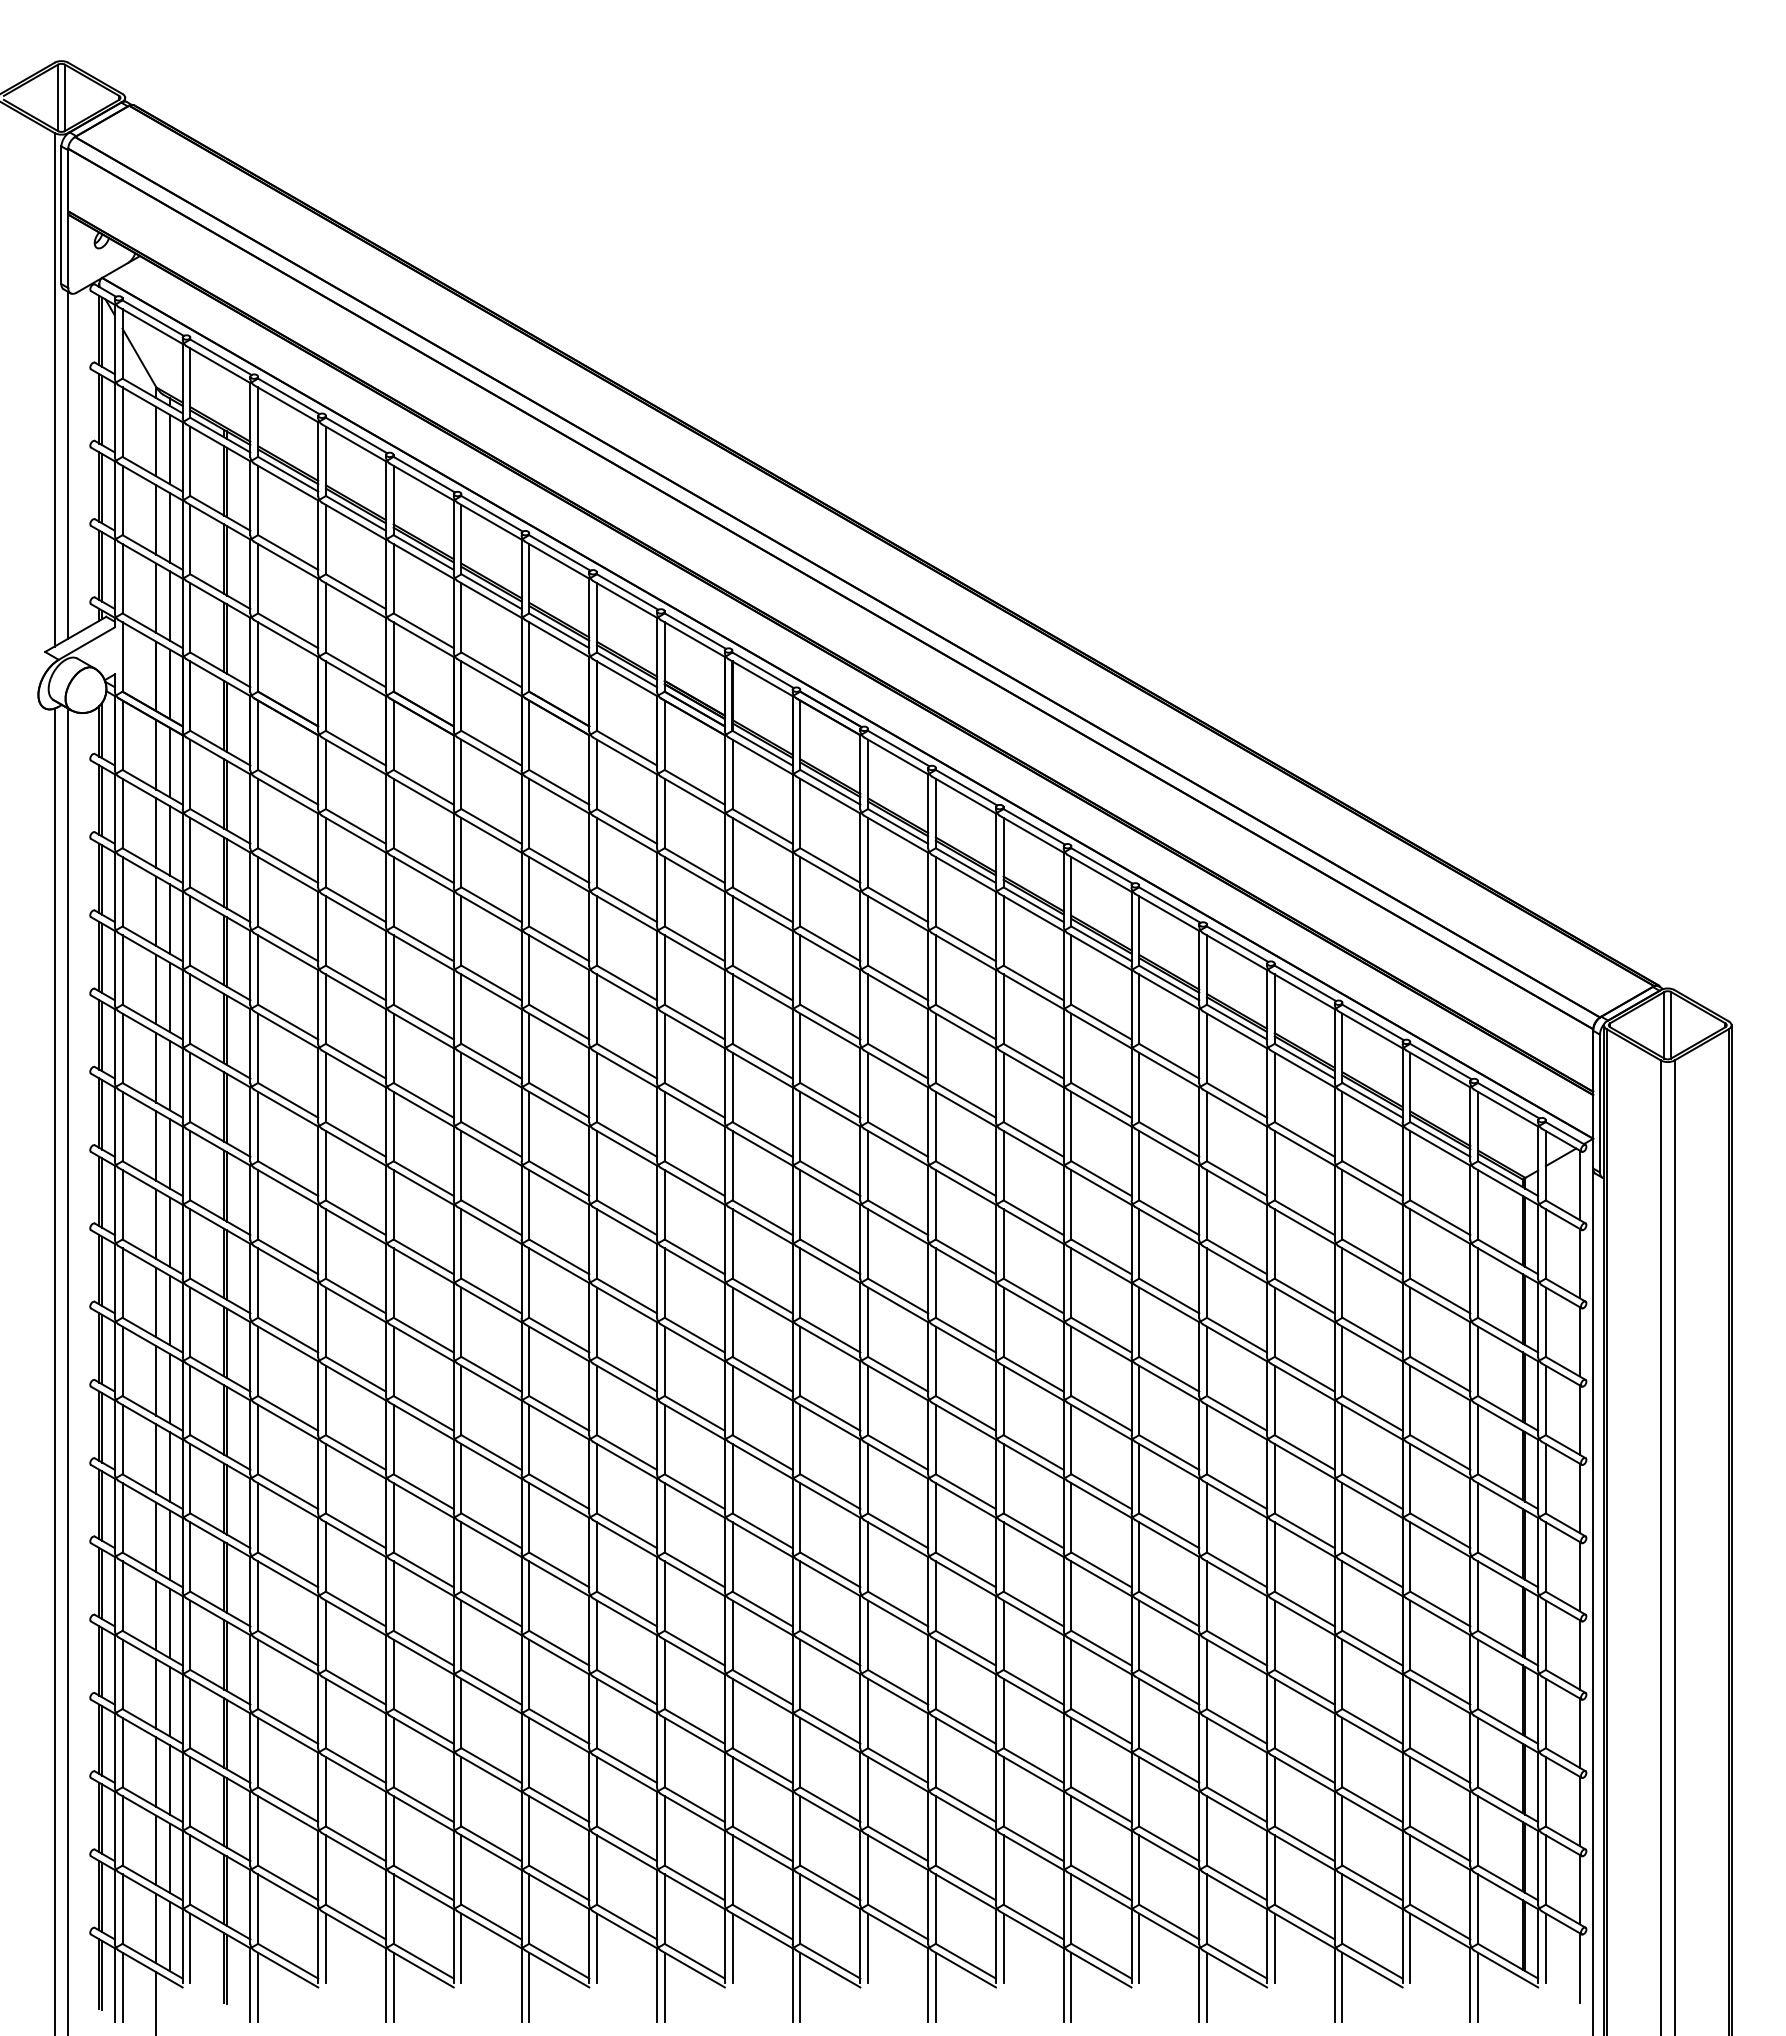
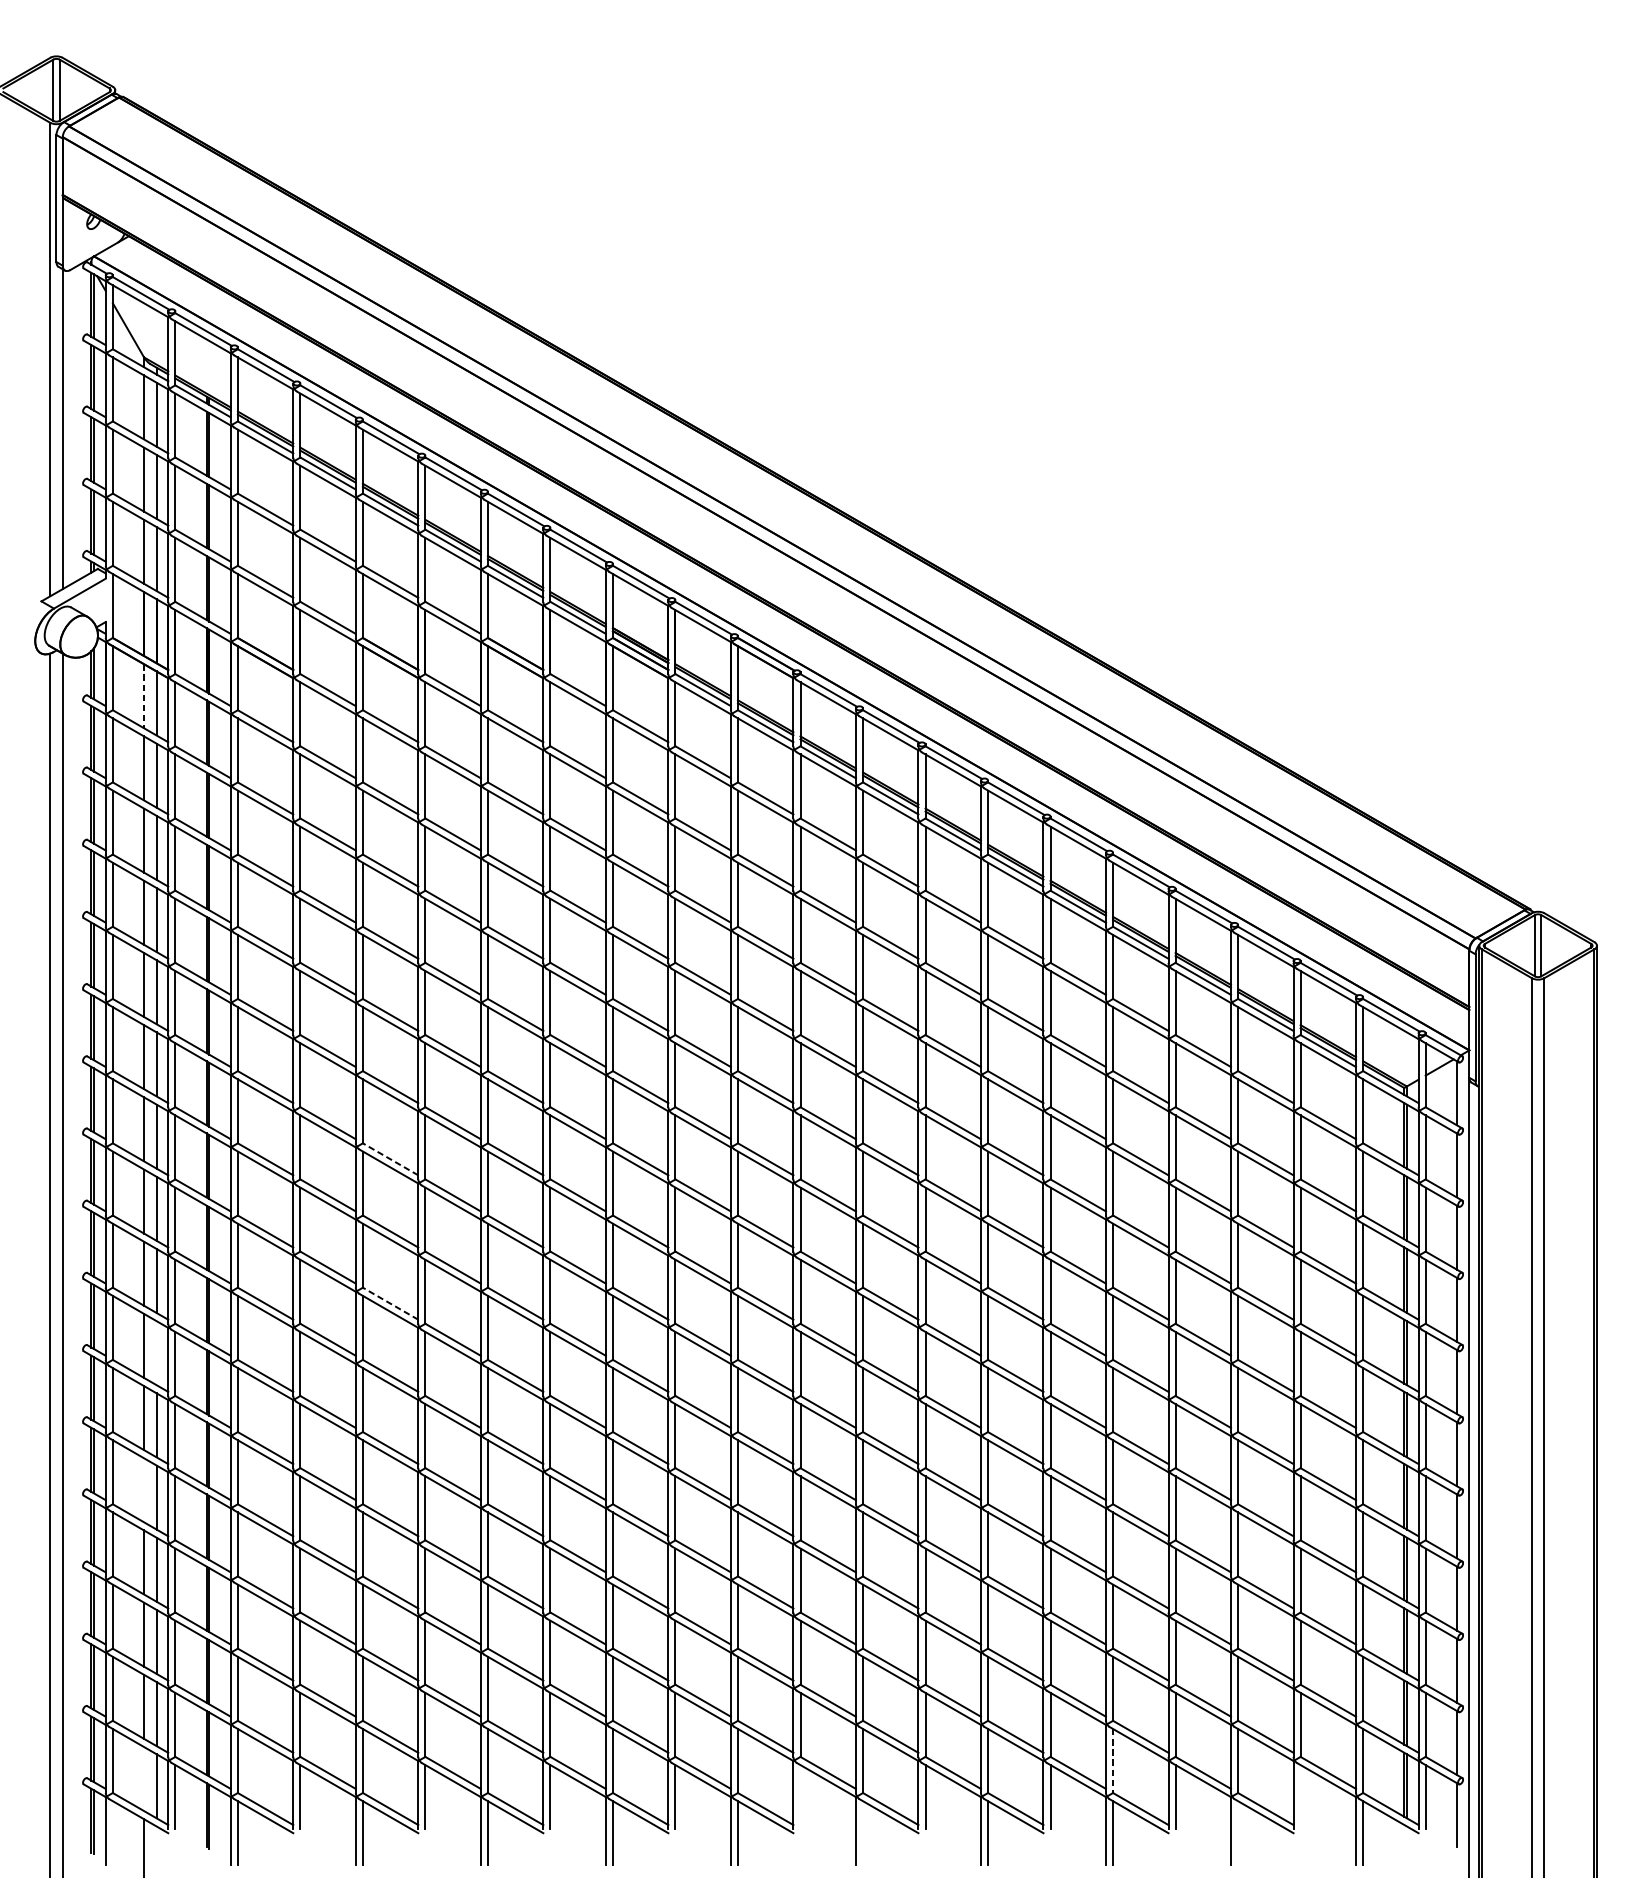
line: (156, 754) -> (144, 695), solid -> dashed
line: (423, 1256) -> (390, 1158), solid -> dashed
line: (423, 1413) -> (390, 1303), solid -> dashed
line: (169, 1466) -> (156, 1352), removed
line: (156, 1615) -> (144, 1490), removed
line: (1206, 1909) -> (1112, 1761), solid -> dashed
line: (156, 1928) -> (144, 1778), removed
line: (868, 1948) -> (800, 1797), removed
line: (1410, 1948) -> (1300, 1797), removed
line: (122, 1987) -> (112, 1833), removed
line: (935, 1987) -> (862, 1833), removed
line: (1342, 1987) -> (1238, 1833), removed

